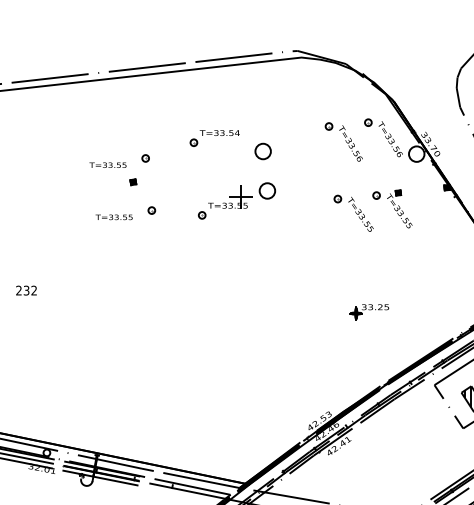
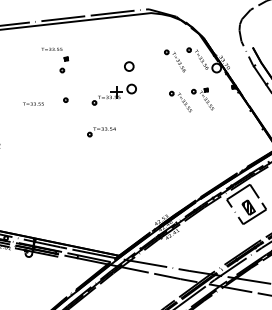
part: (214, 139) -> (101, 132), moved
part: (114, 174) -> (55, 54), moved
text: (114, 216) -> (33, 103), moved
part: (368, 312) -> (189, 158), removed

